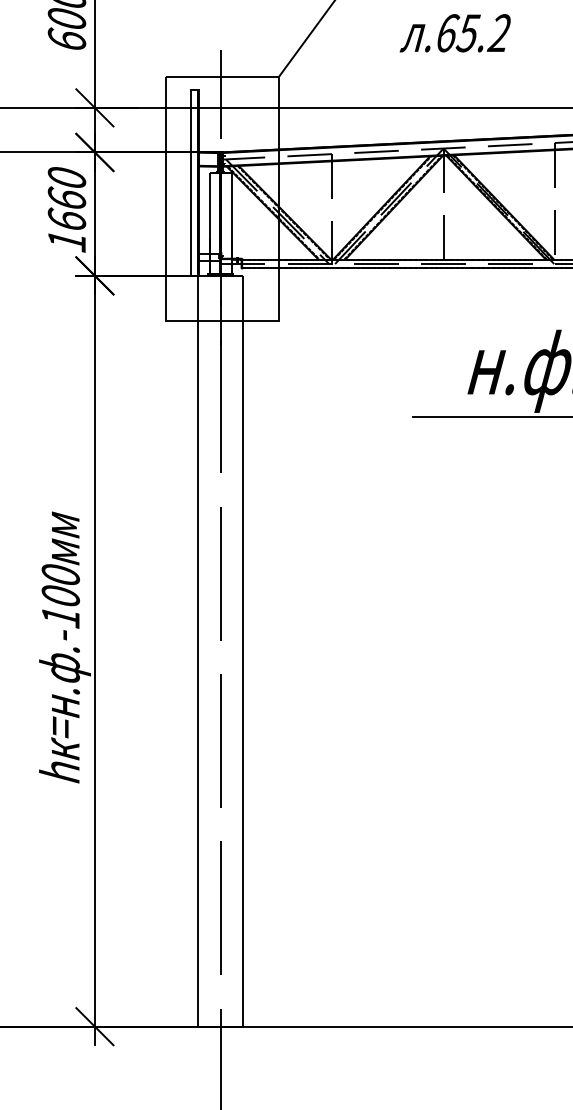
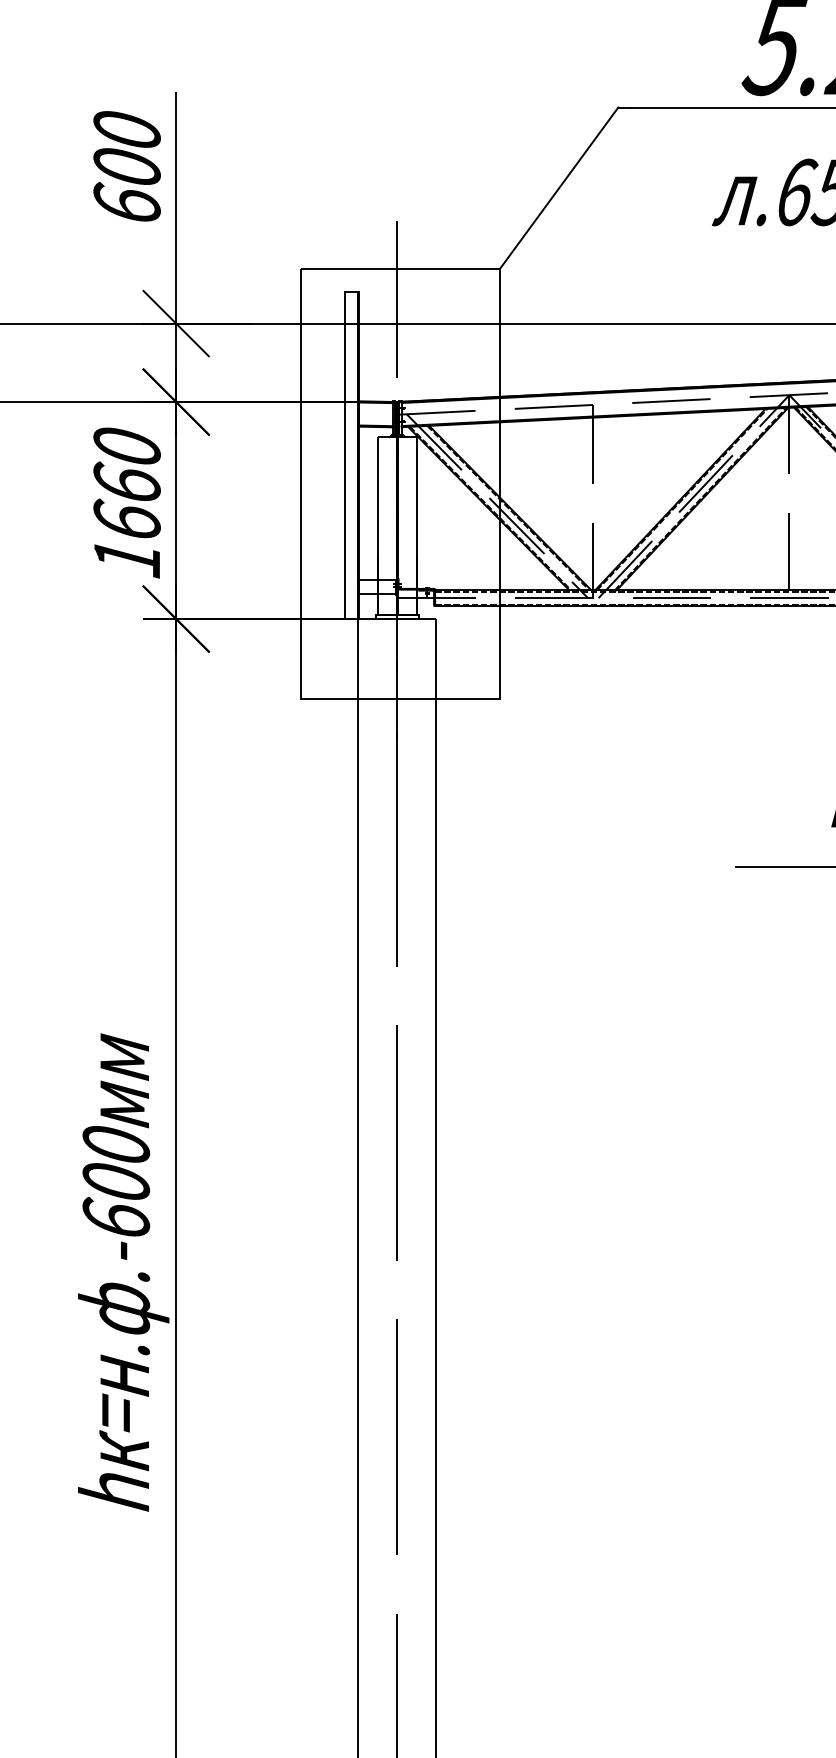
text: (60, 616) -> (115, 1217), .-100 -> .-600

